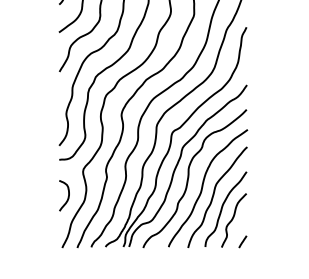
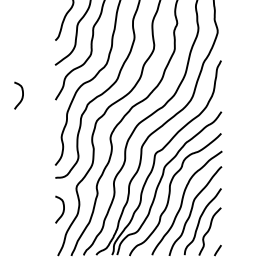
curve: (21, 67) -> (21, 96), added

